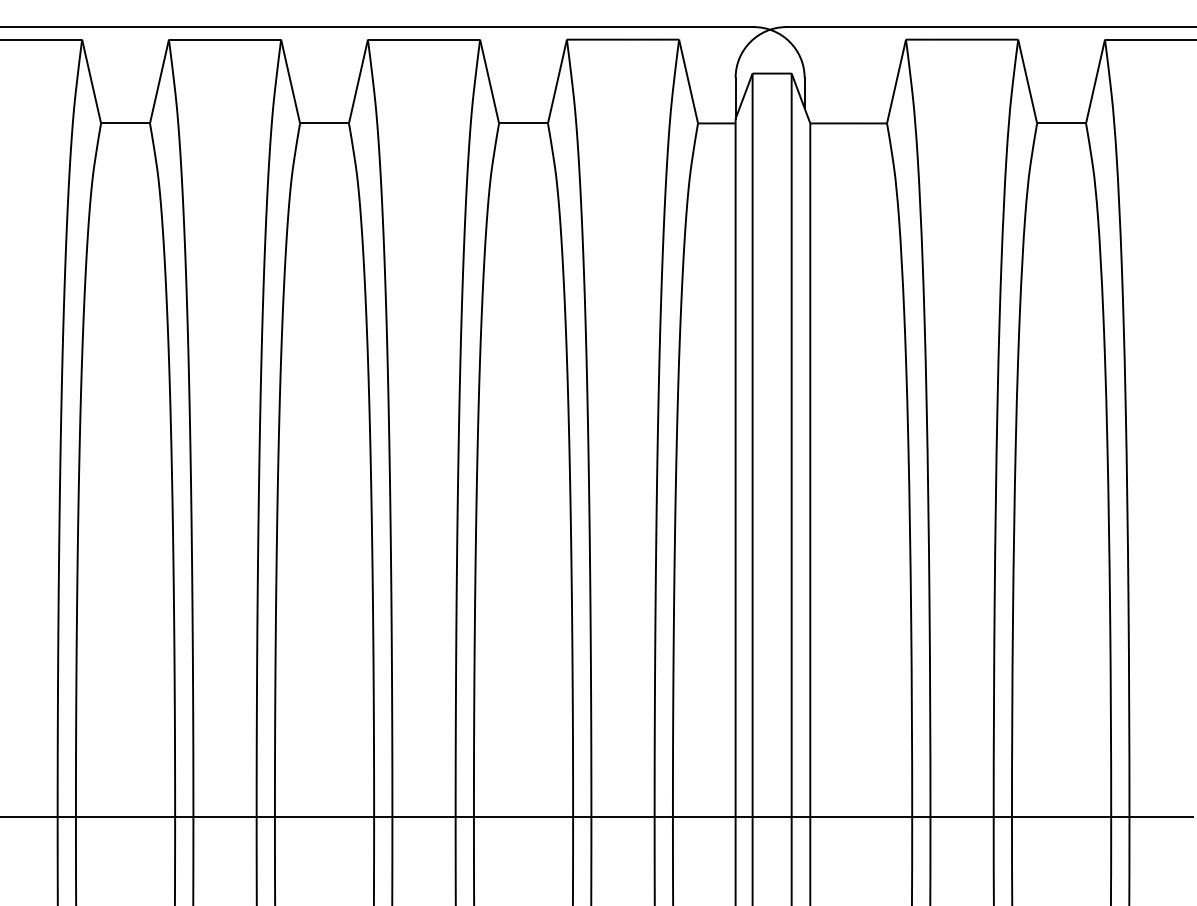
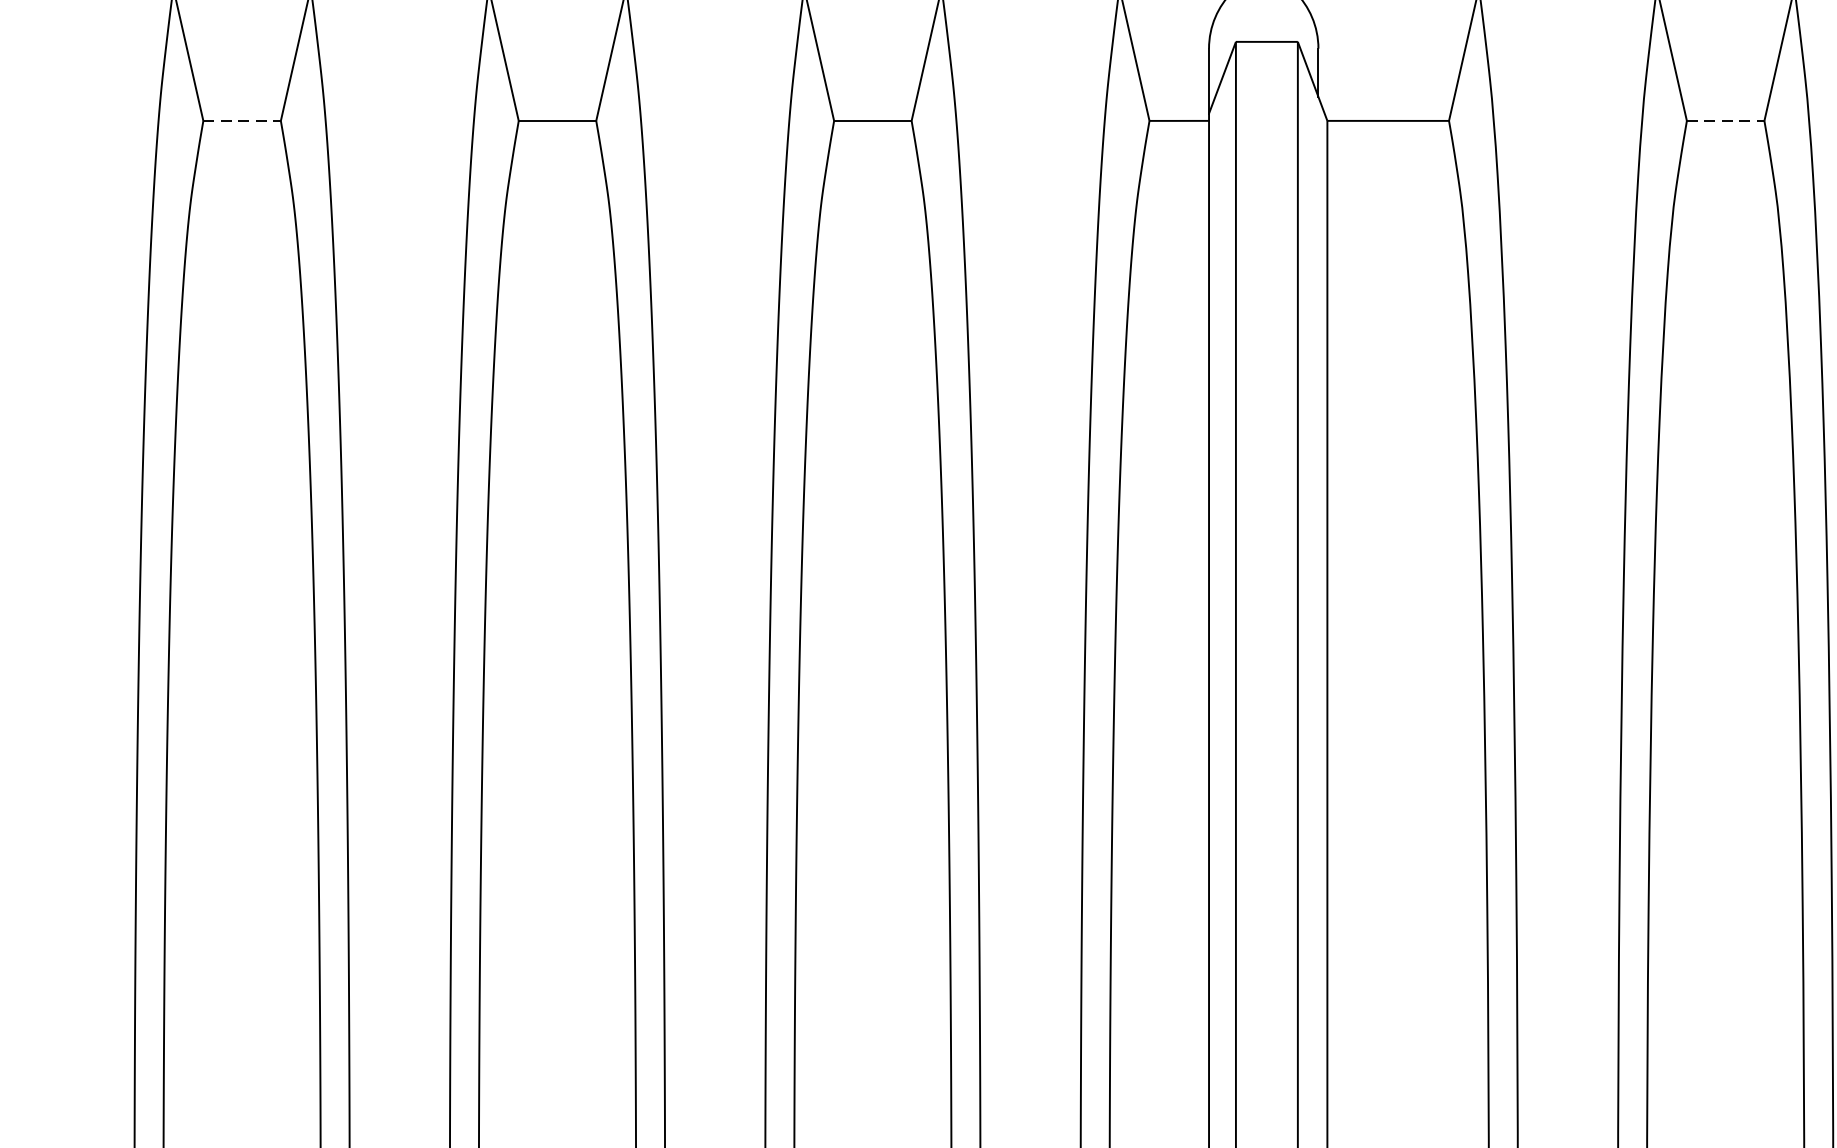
line: (126, 123) -> (243, 121), solid -> dashed
line: (1062, 123) -> (1727, 121), solid -> dashed

